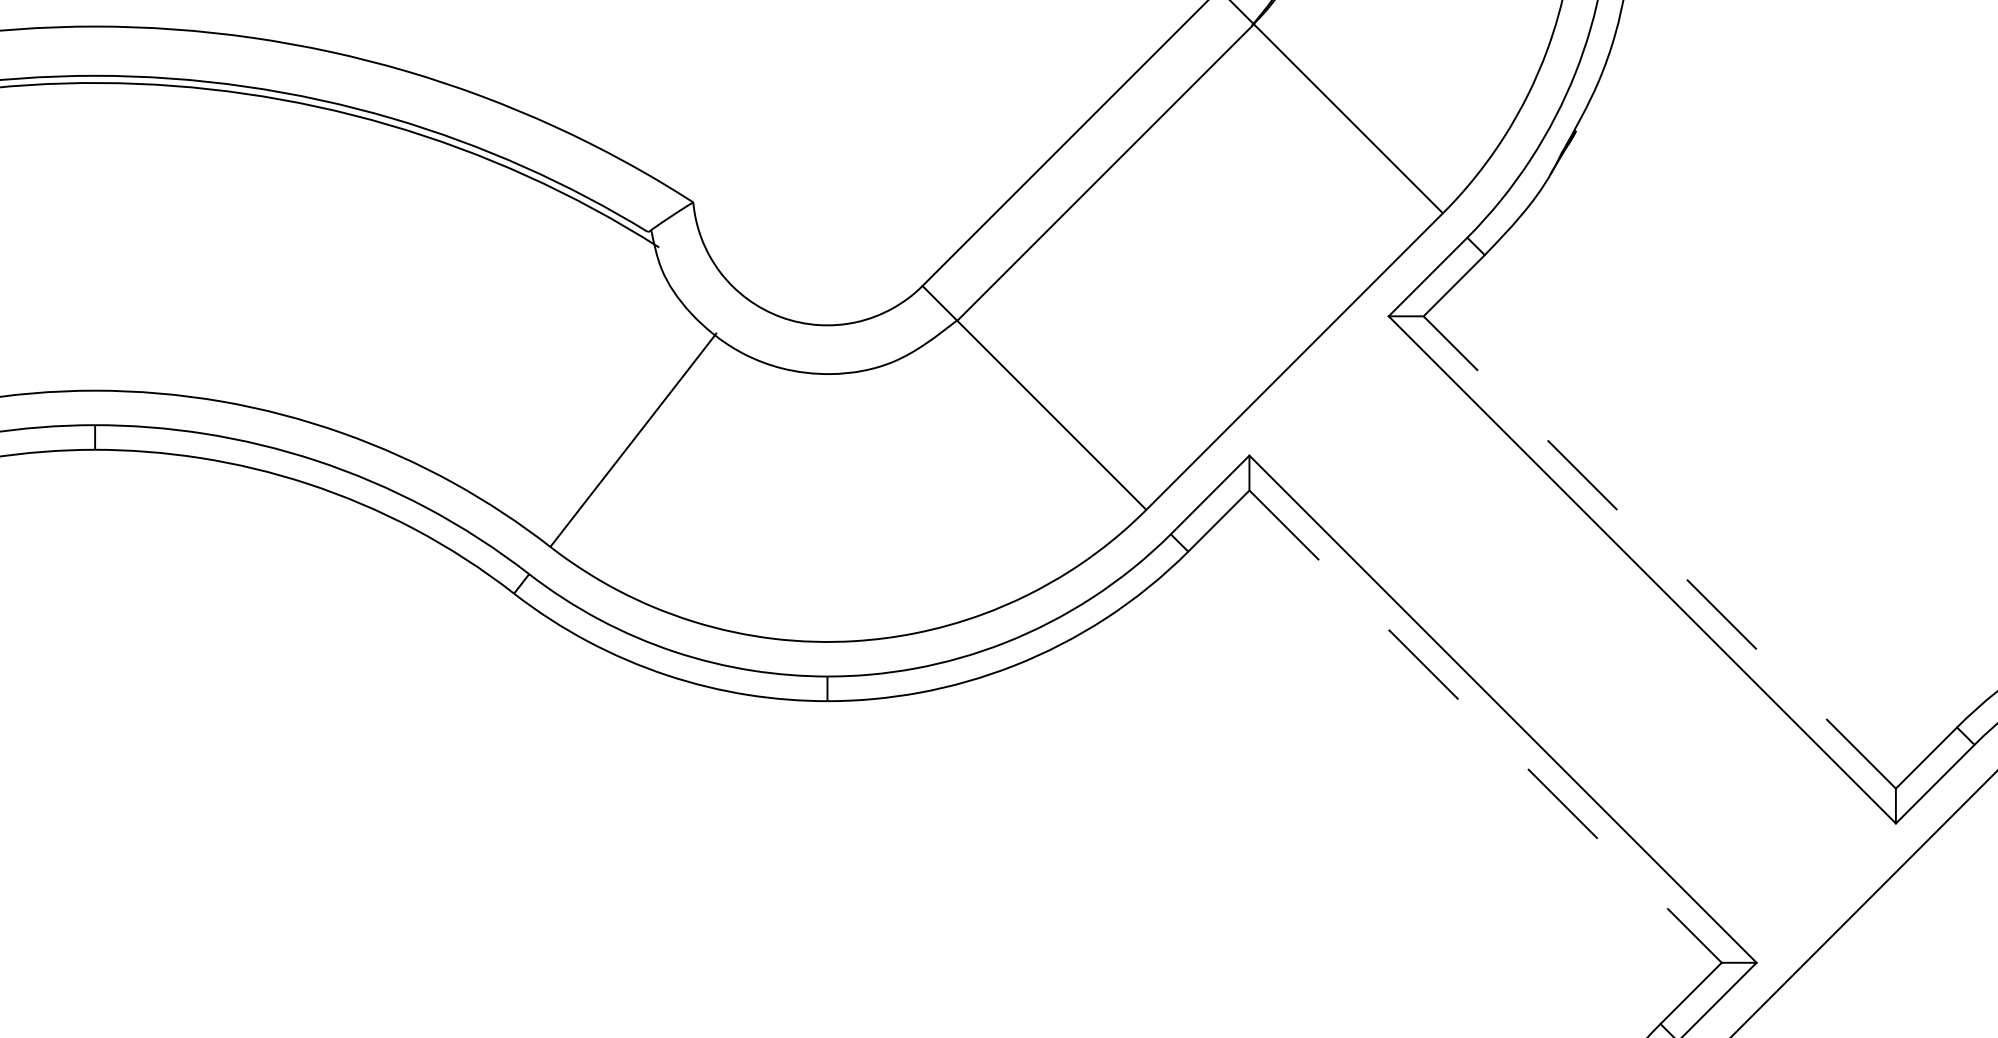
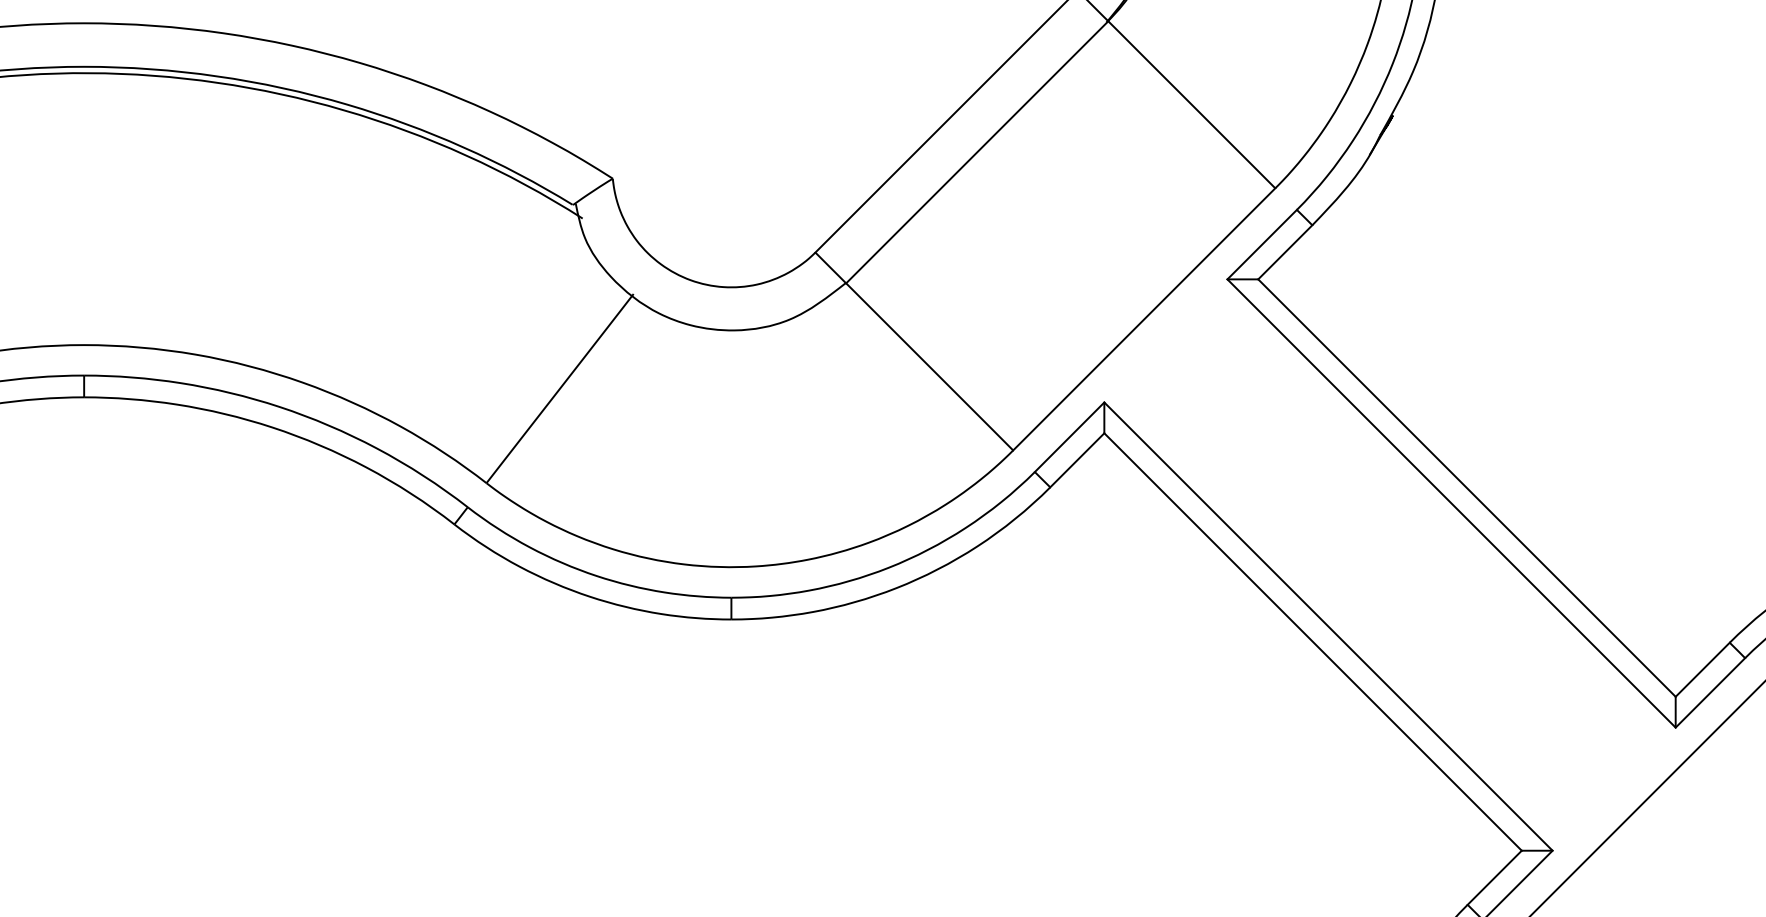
line: (1659, 552) -> (1466, 488), dashed -> solid
line: (1485, 726) -> (1312, 641), dashed -> solid

